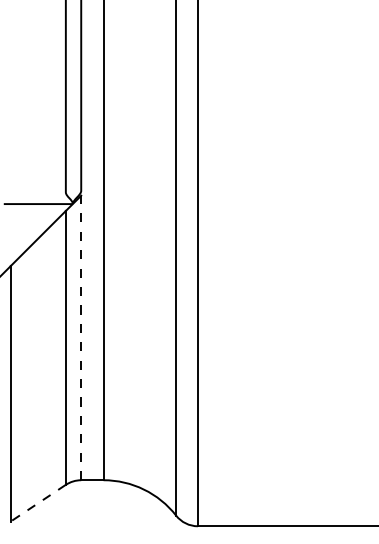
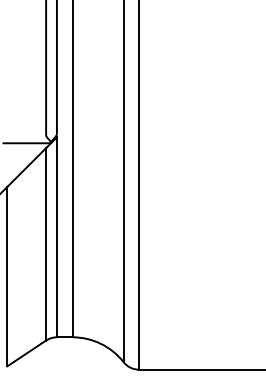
line: (81, 337) -> (57, 237), dashed -> solid
line: (37, 503) -> (26, 353), dashed -> solid

